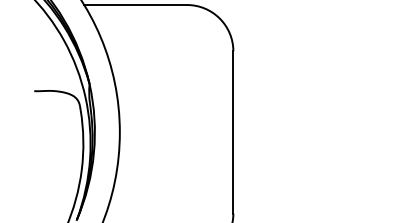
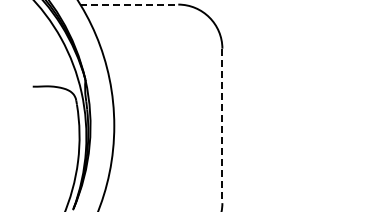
line: (135, 4) -> (129, 4), solid -> dashed
line: (233, 133) -> (222, 126), solid -> dashed

